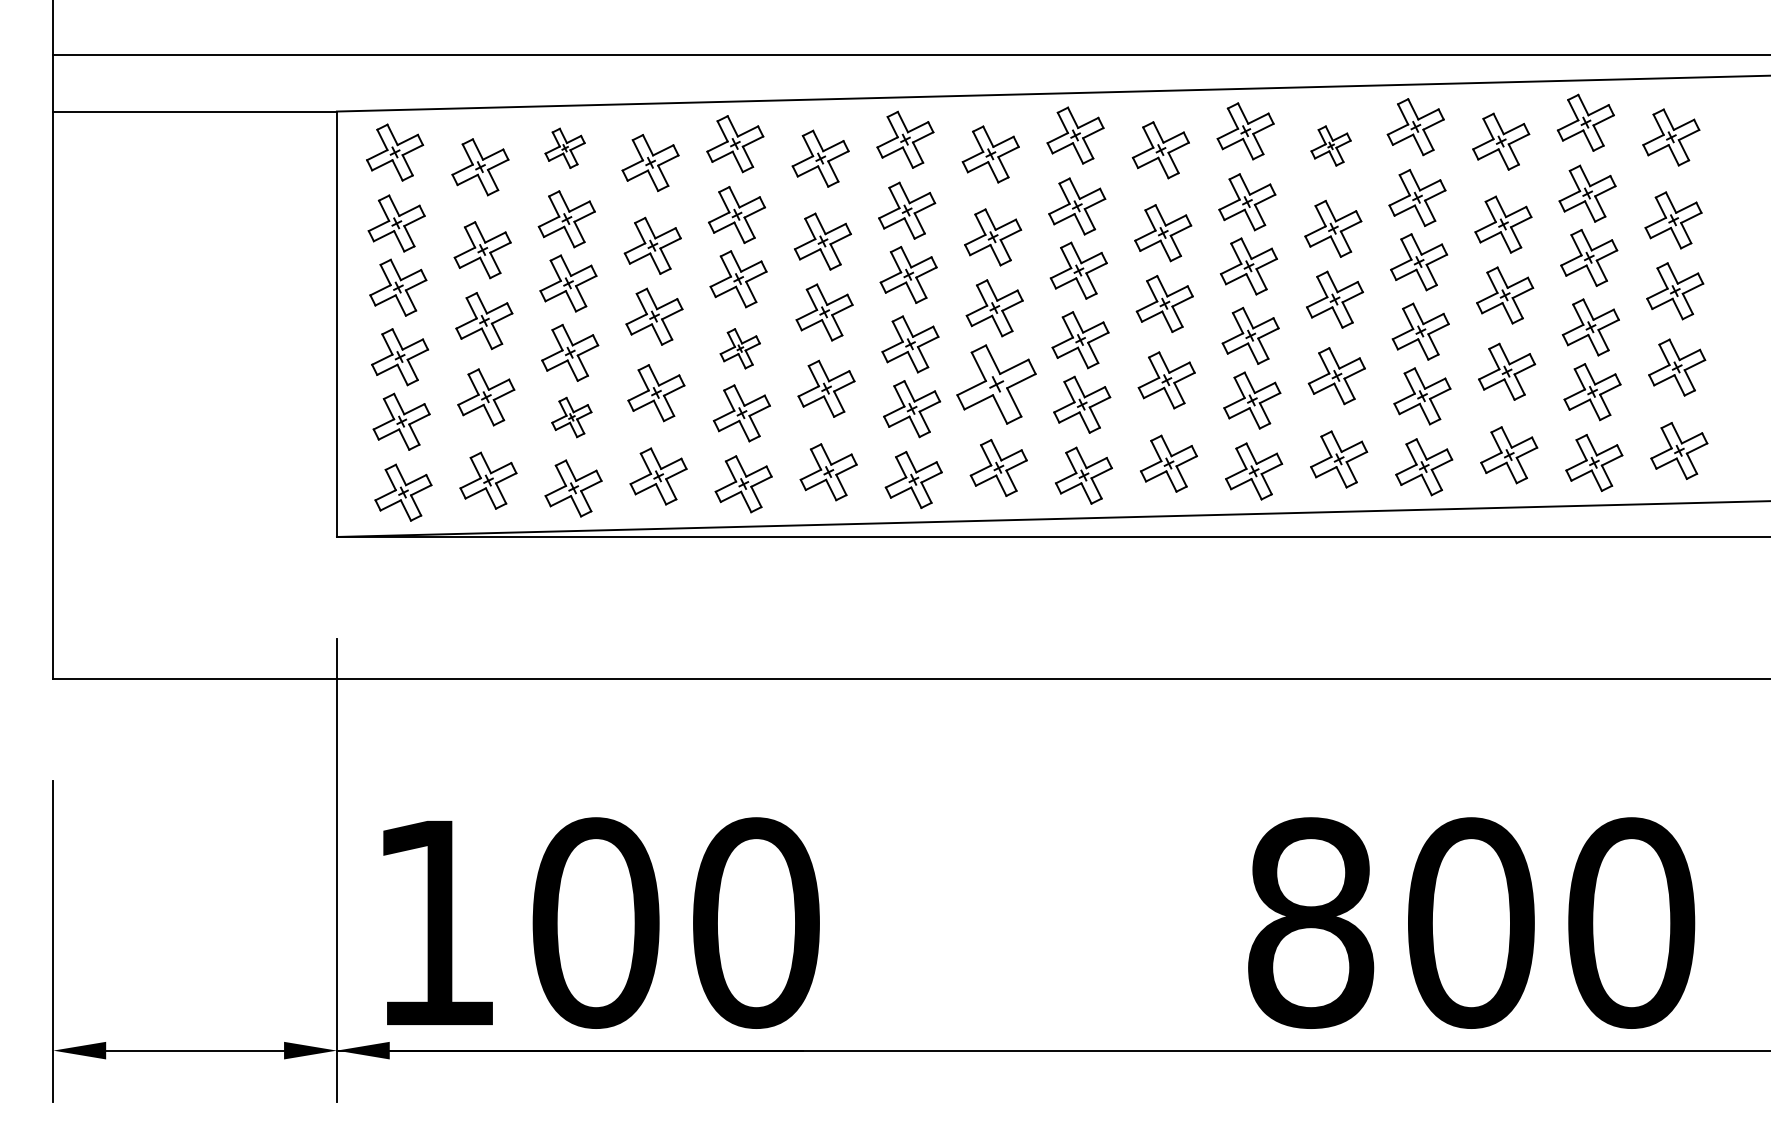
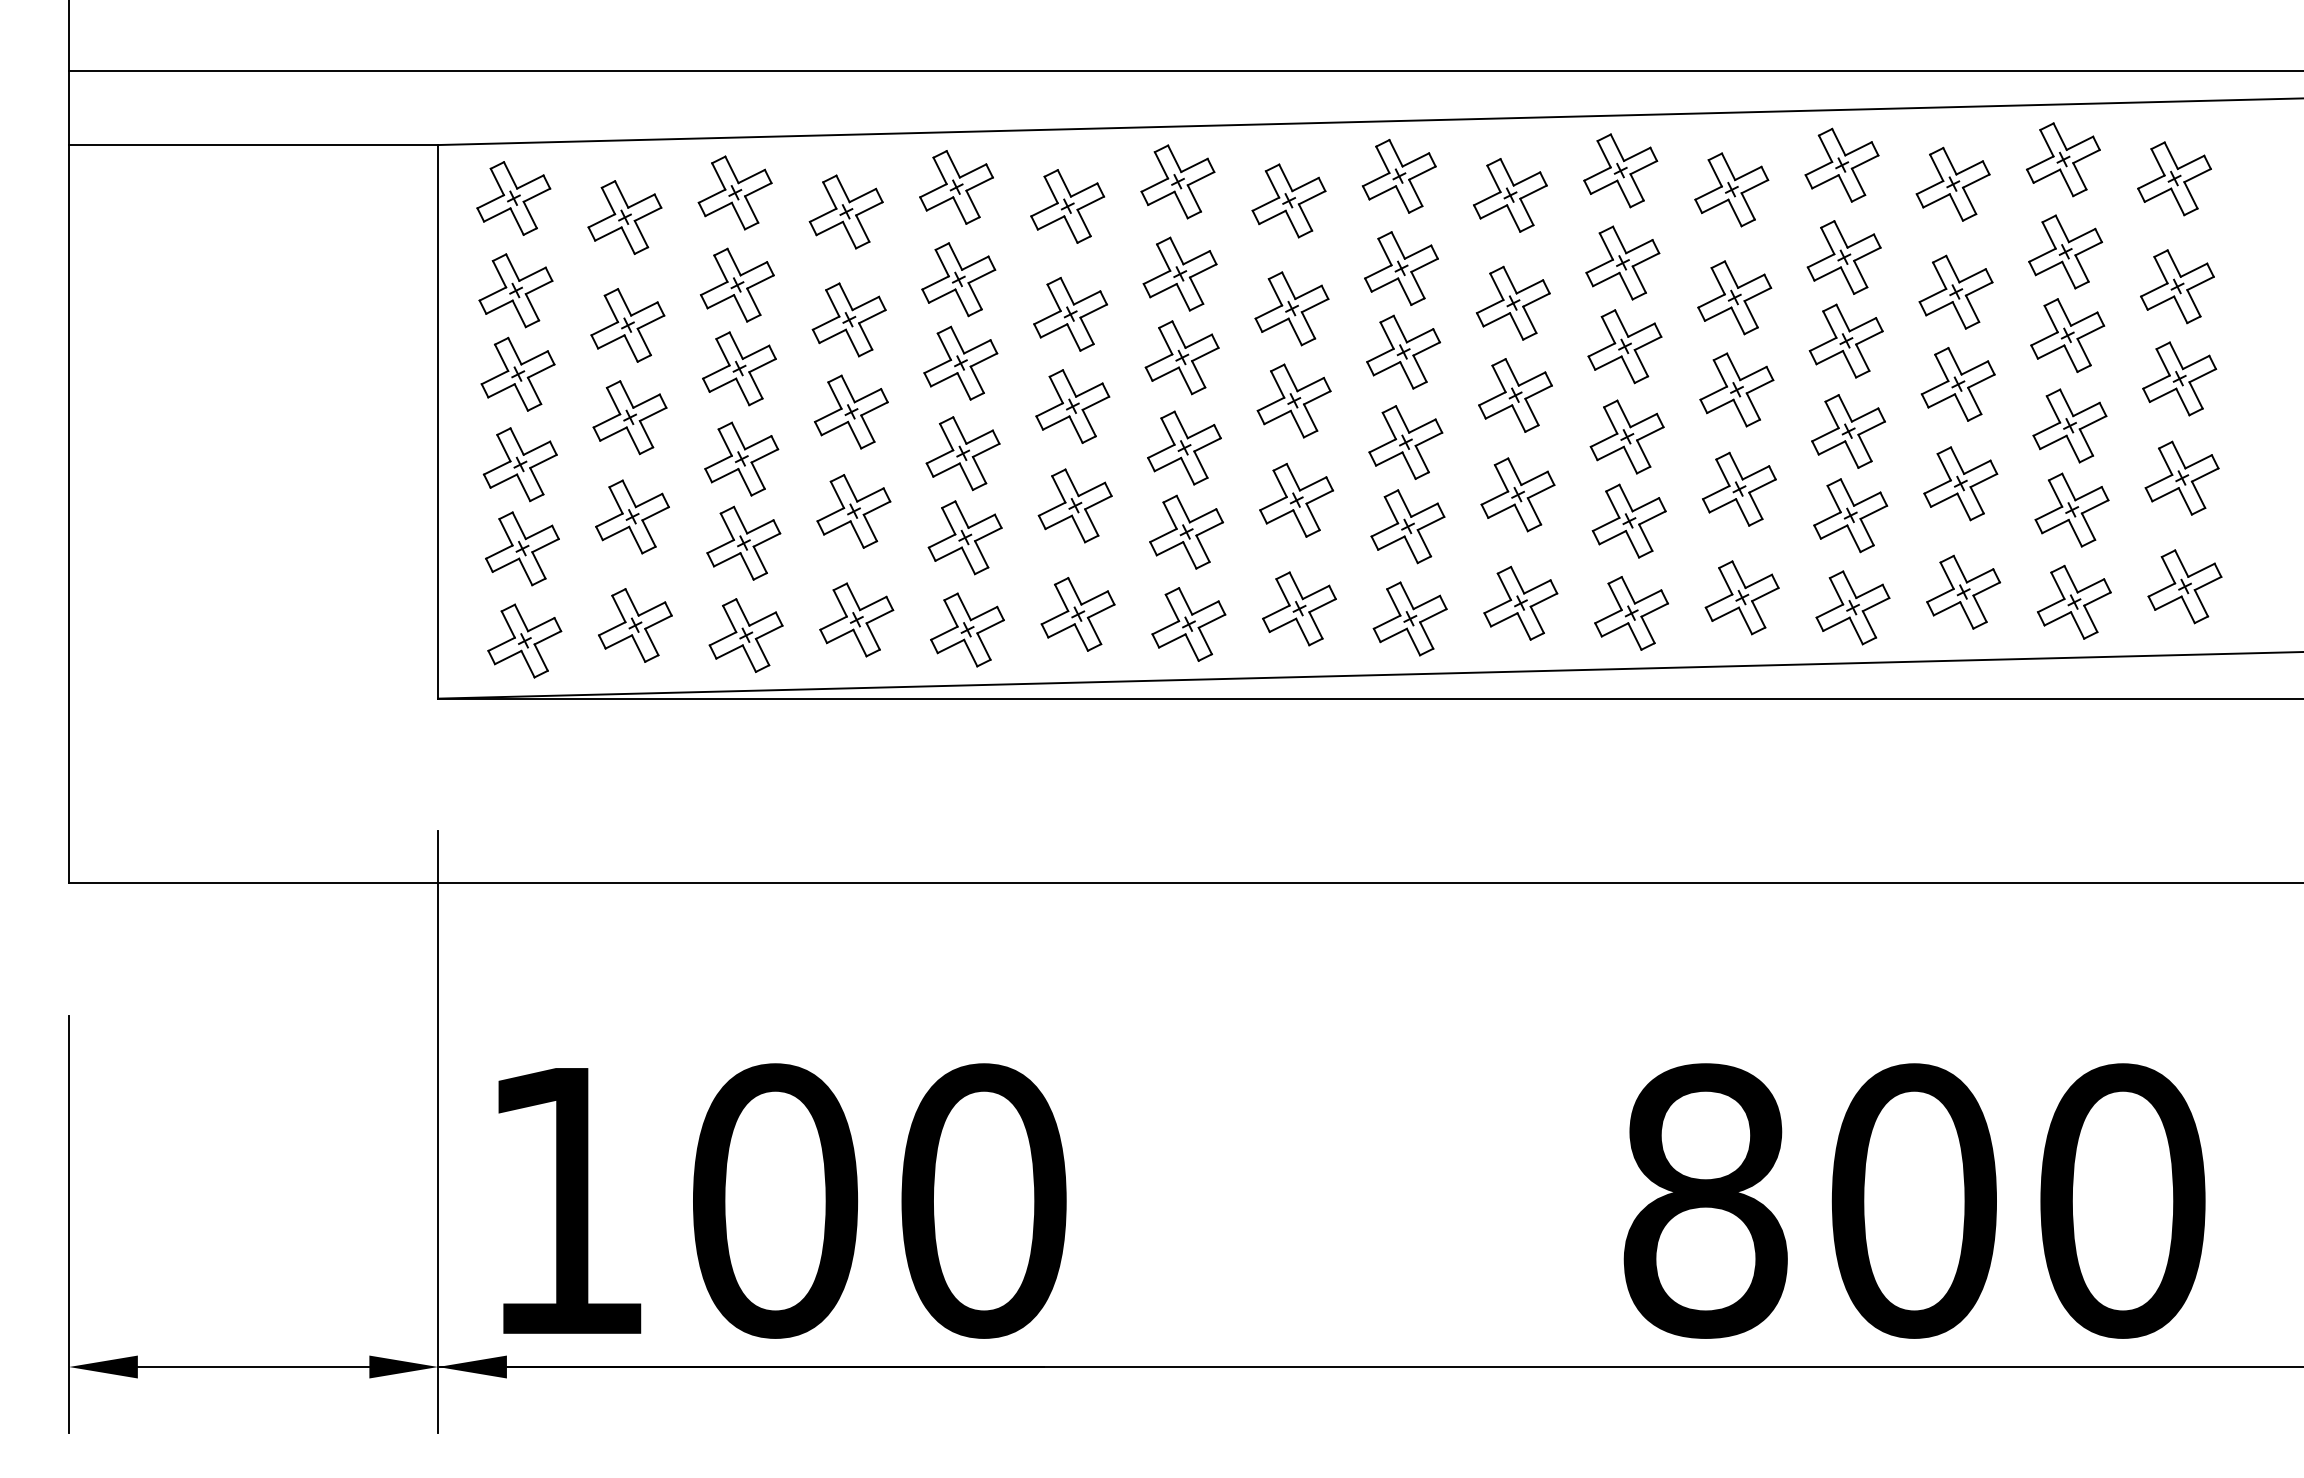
part: (1330, 145) -> (1731, 189), size x1.43
part: (564, 148) -> (734, 192), size x1.43
part: (739, 348) -> (962, 453), size x1.43
part: (996, 384) -> (1296, 500), size x0.71
part: (571, 416) -> (743, 542), size x1.43

